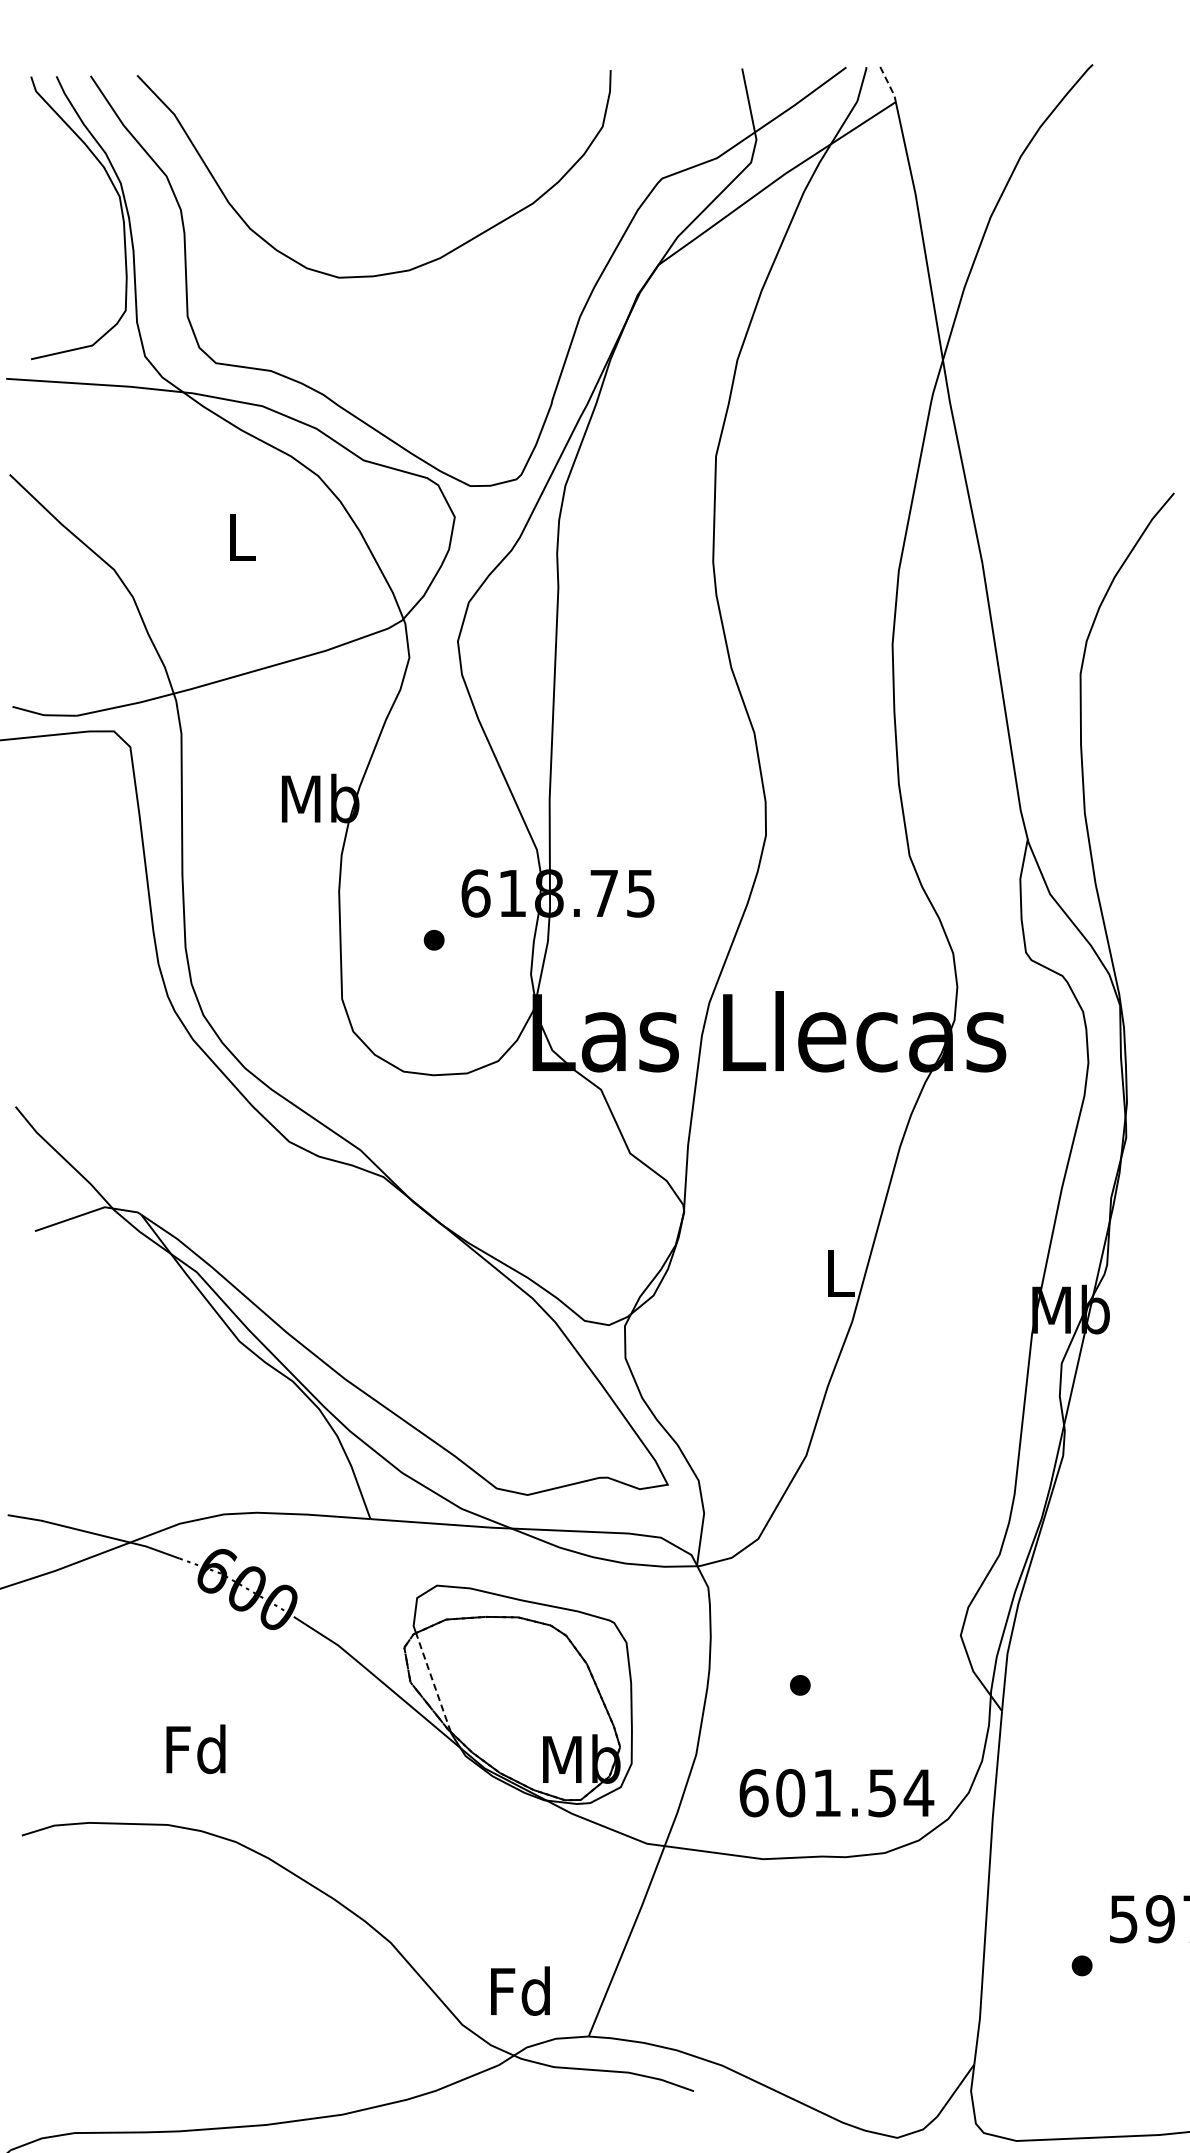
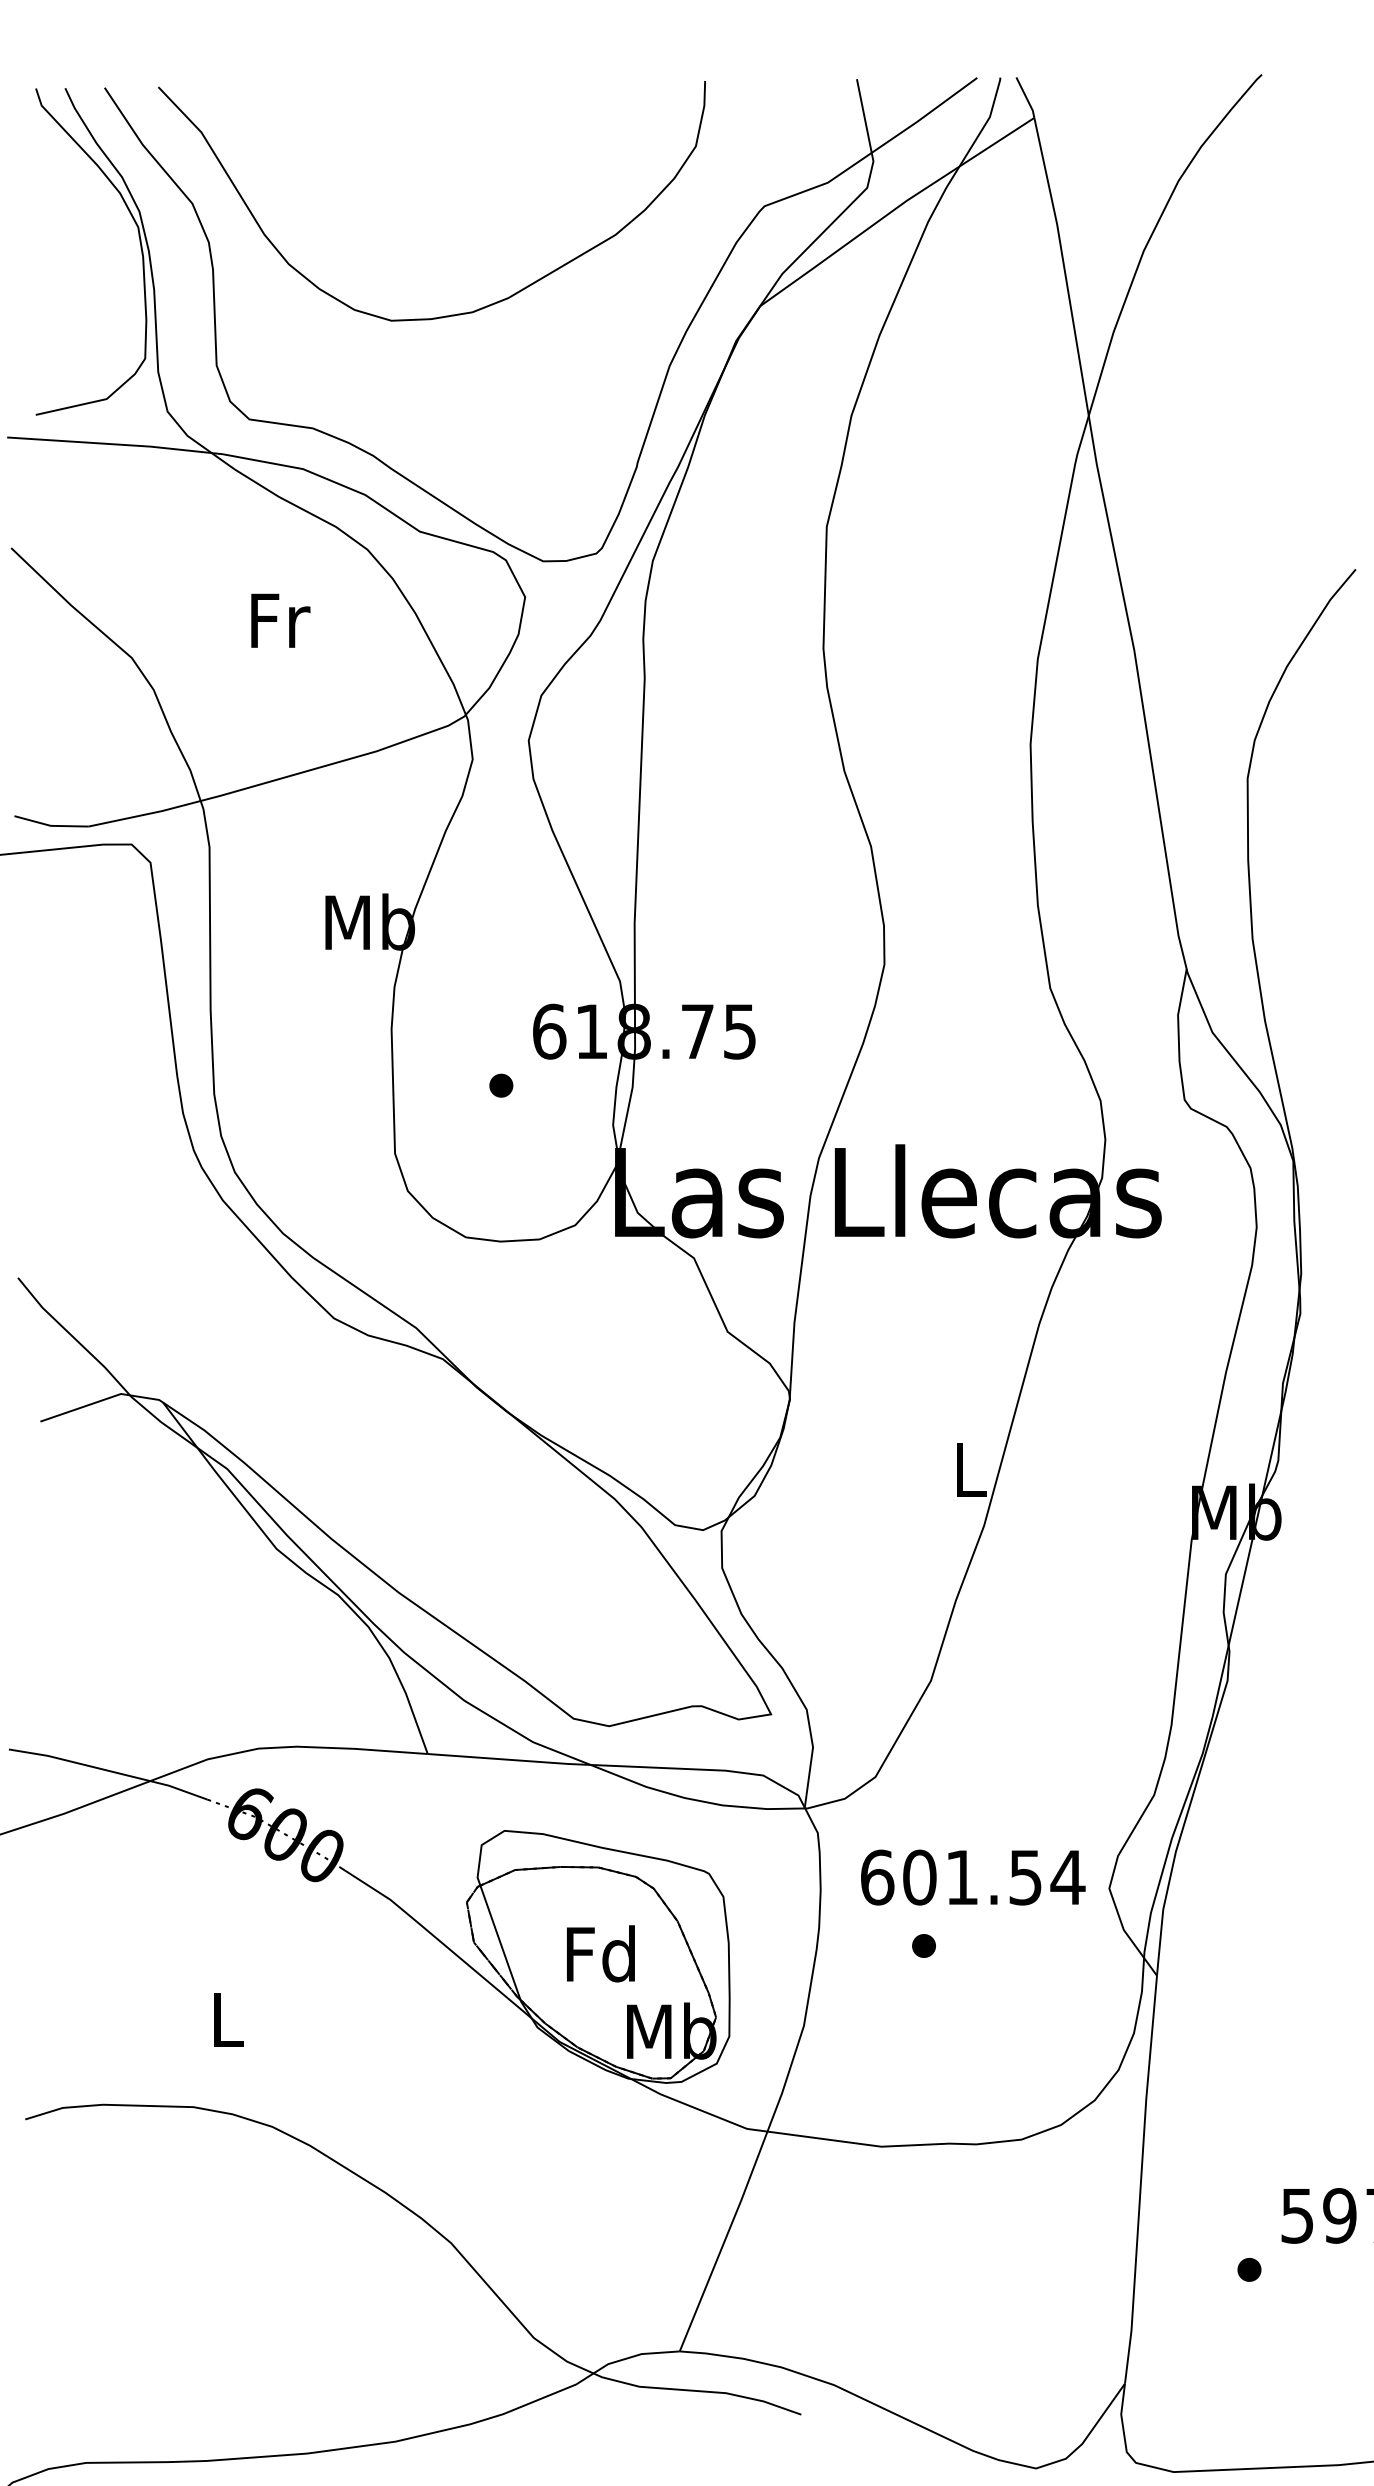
line: (889, 85) -> (1027, 98), dashed -> solid
text: (242, 537) -> (280, 620), L -> Fr
line: (433, 1681) -> (500, 1941), dashed -> solid
text: (195, 1749) -> (225, 2020), Fd -> L
text: (836, 1793) -> (972, 1878), moved
text: (520, 1990) -> (600, 1953), moved

